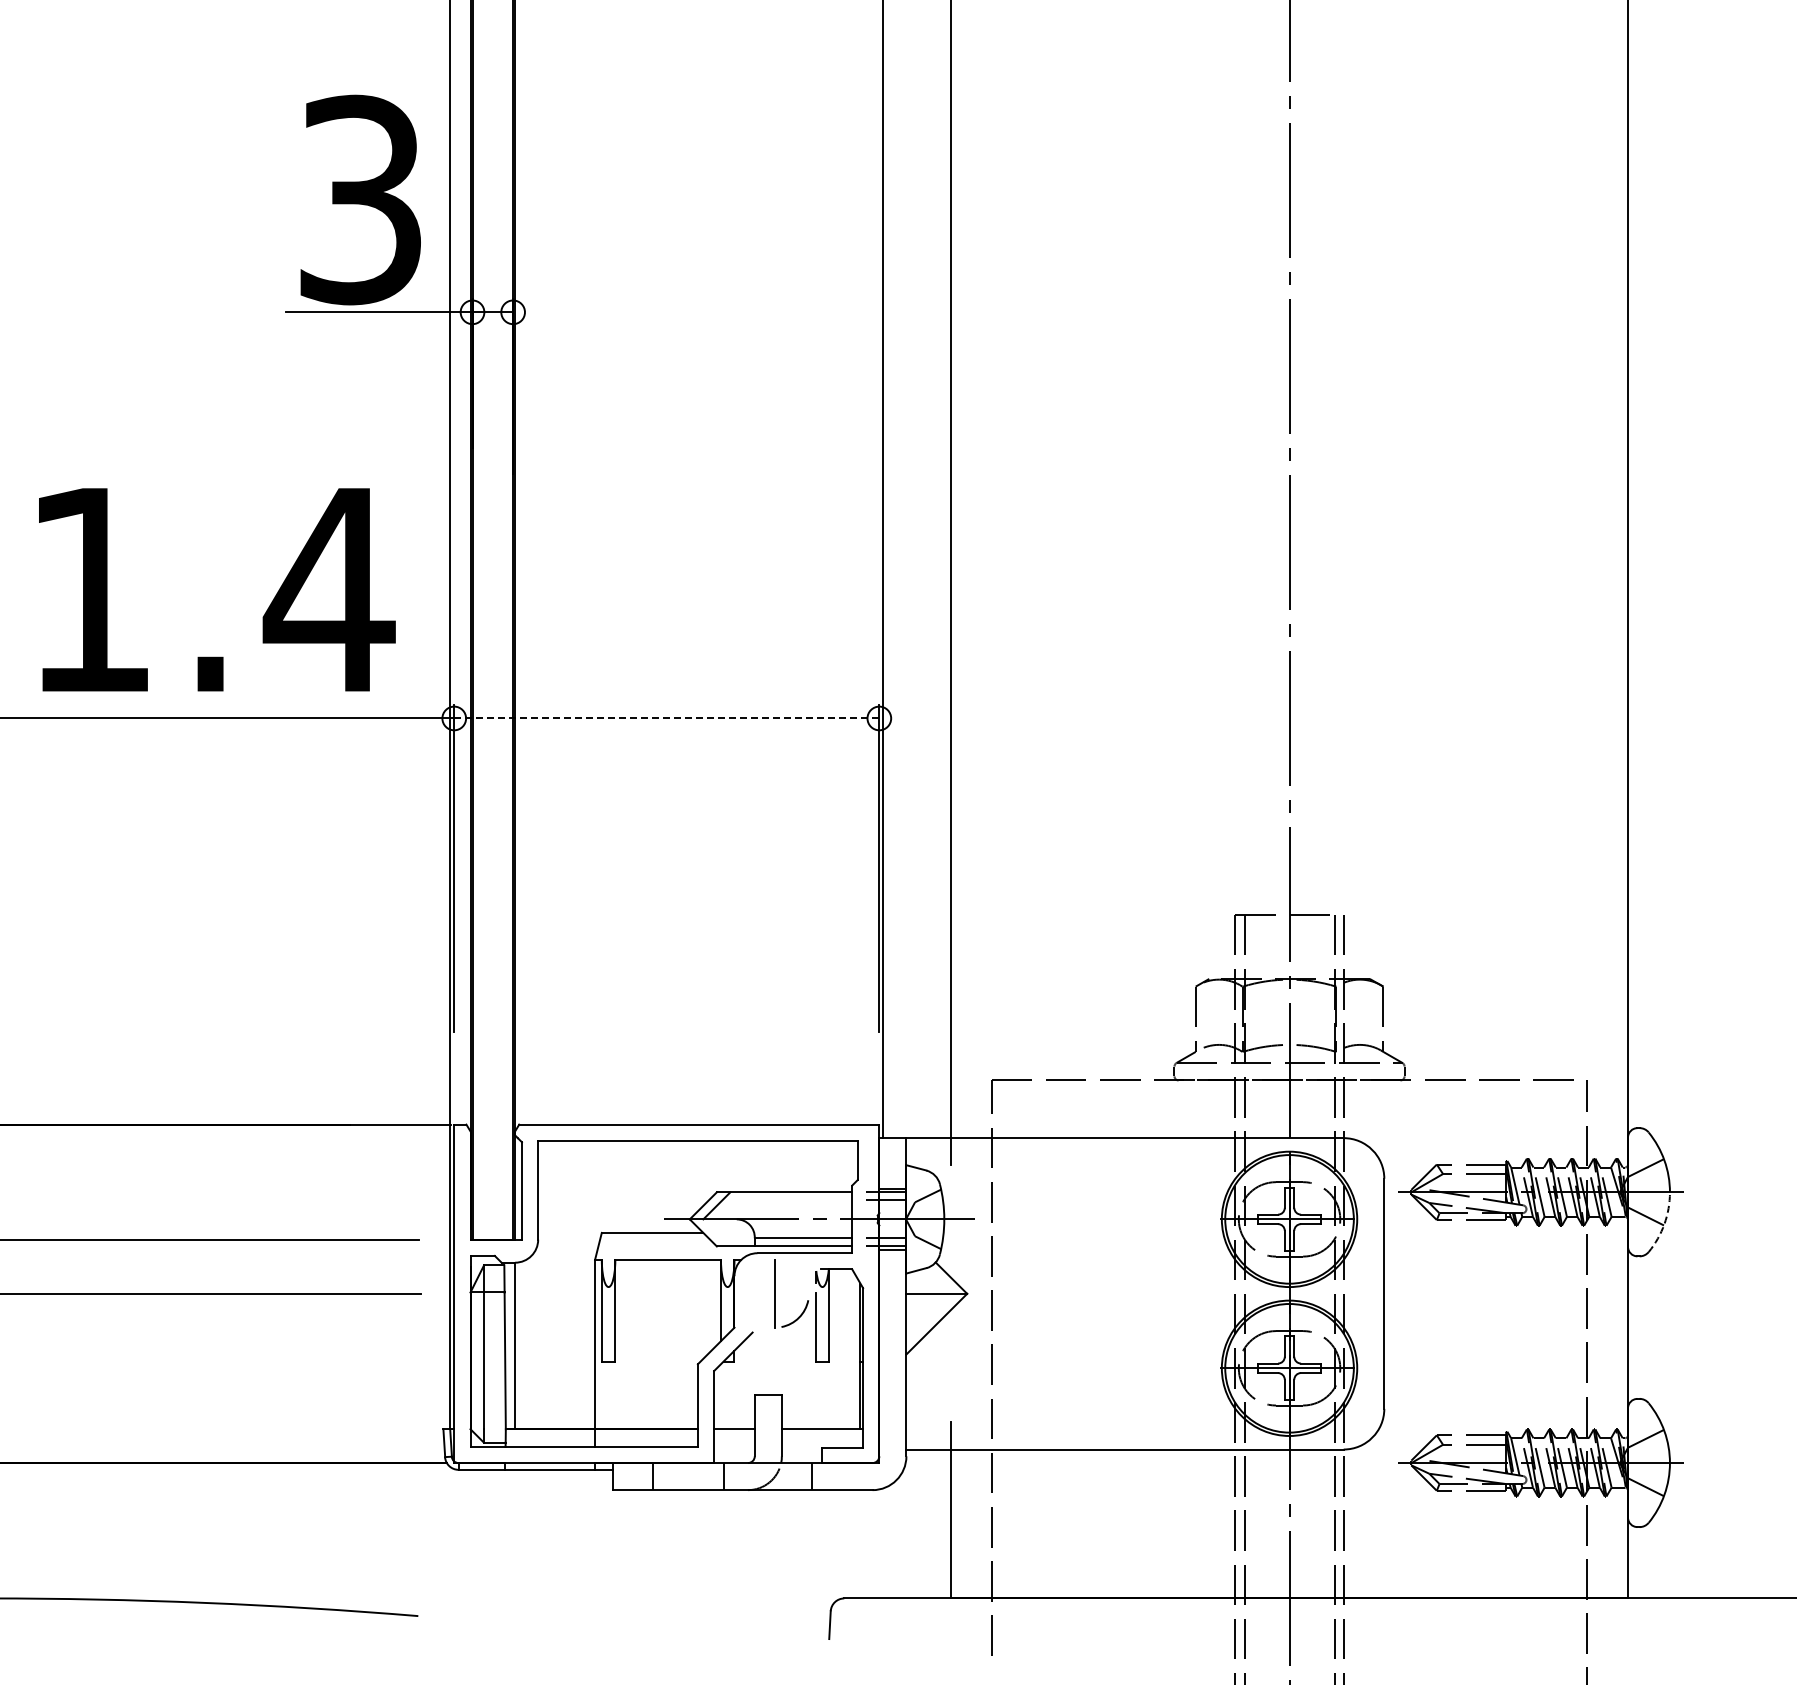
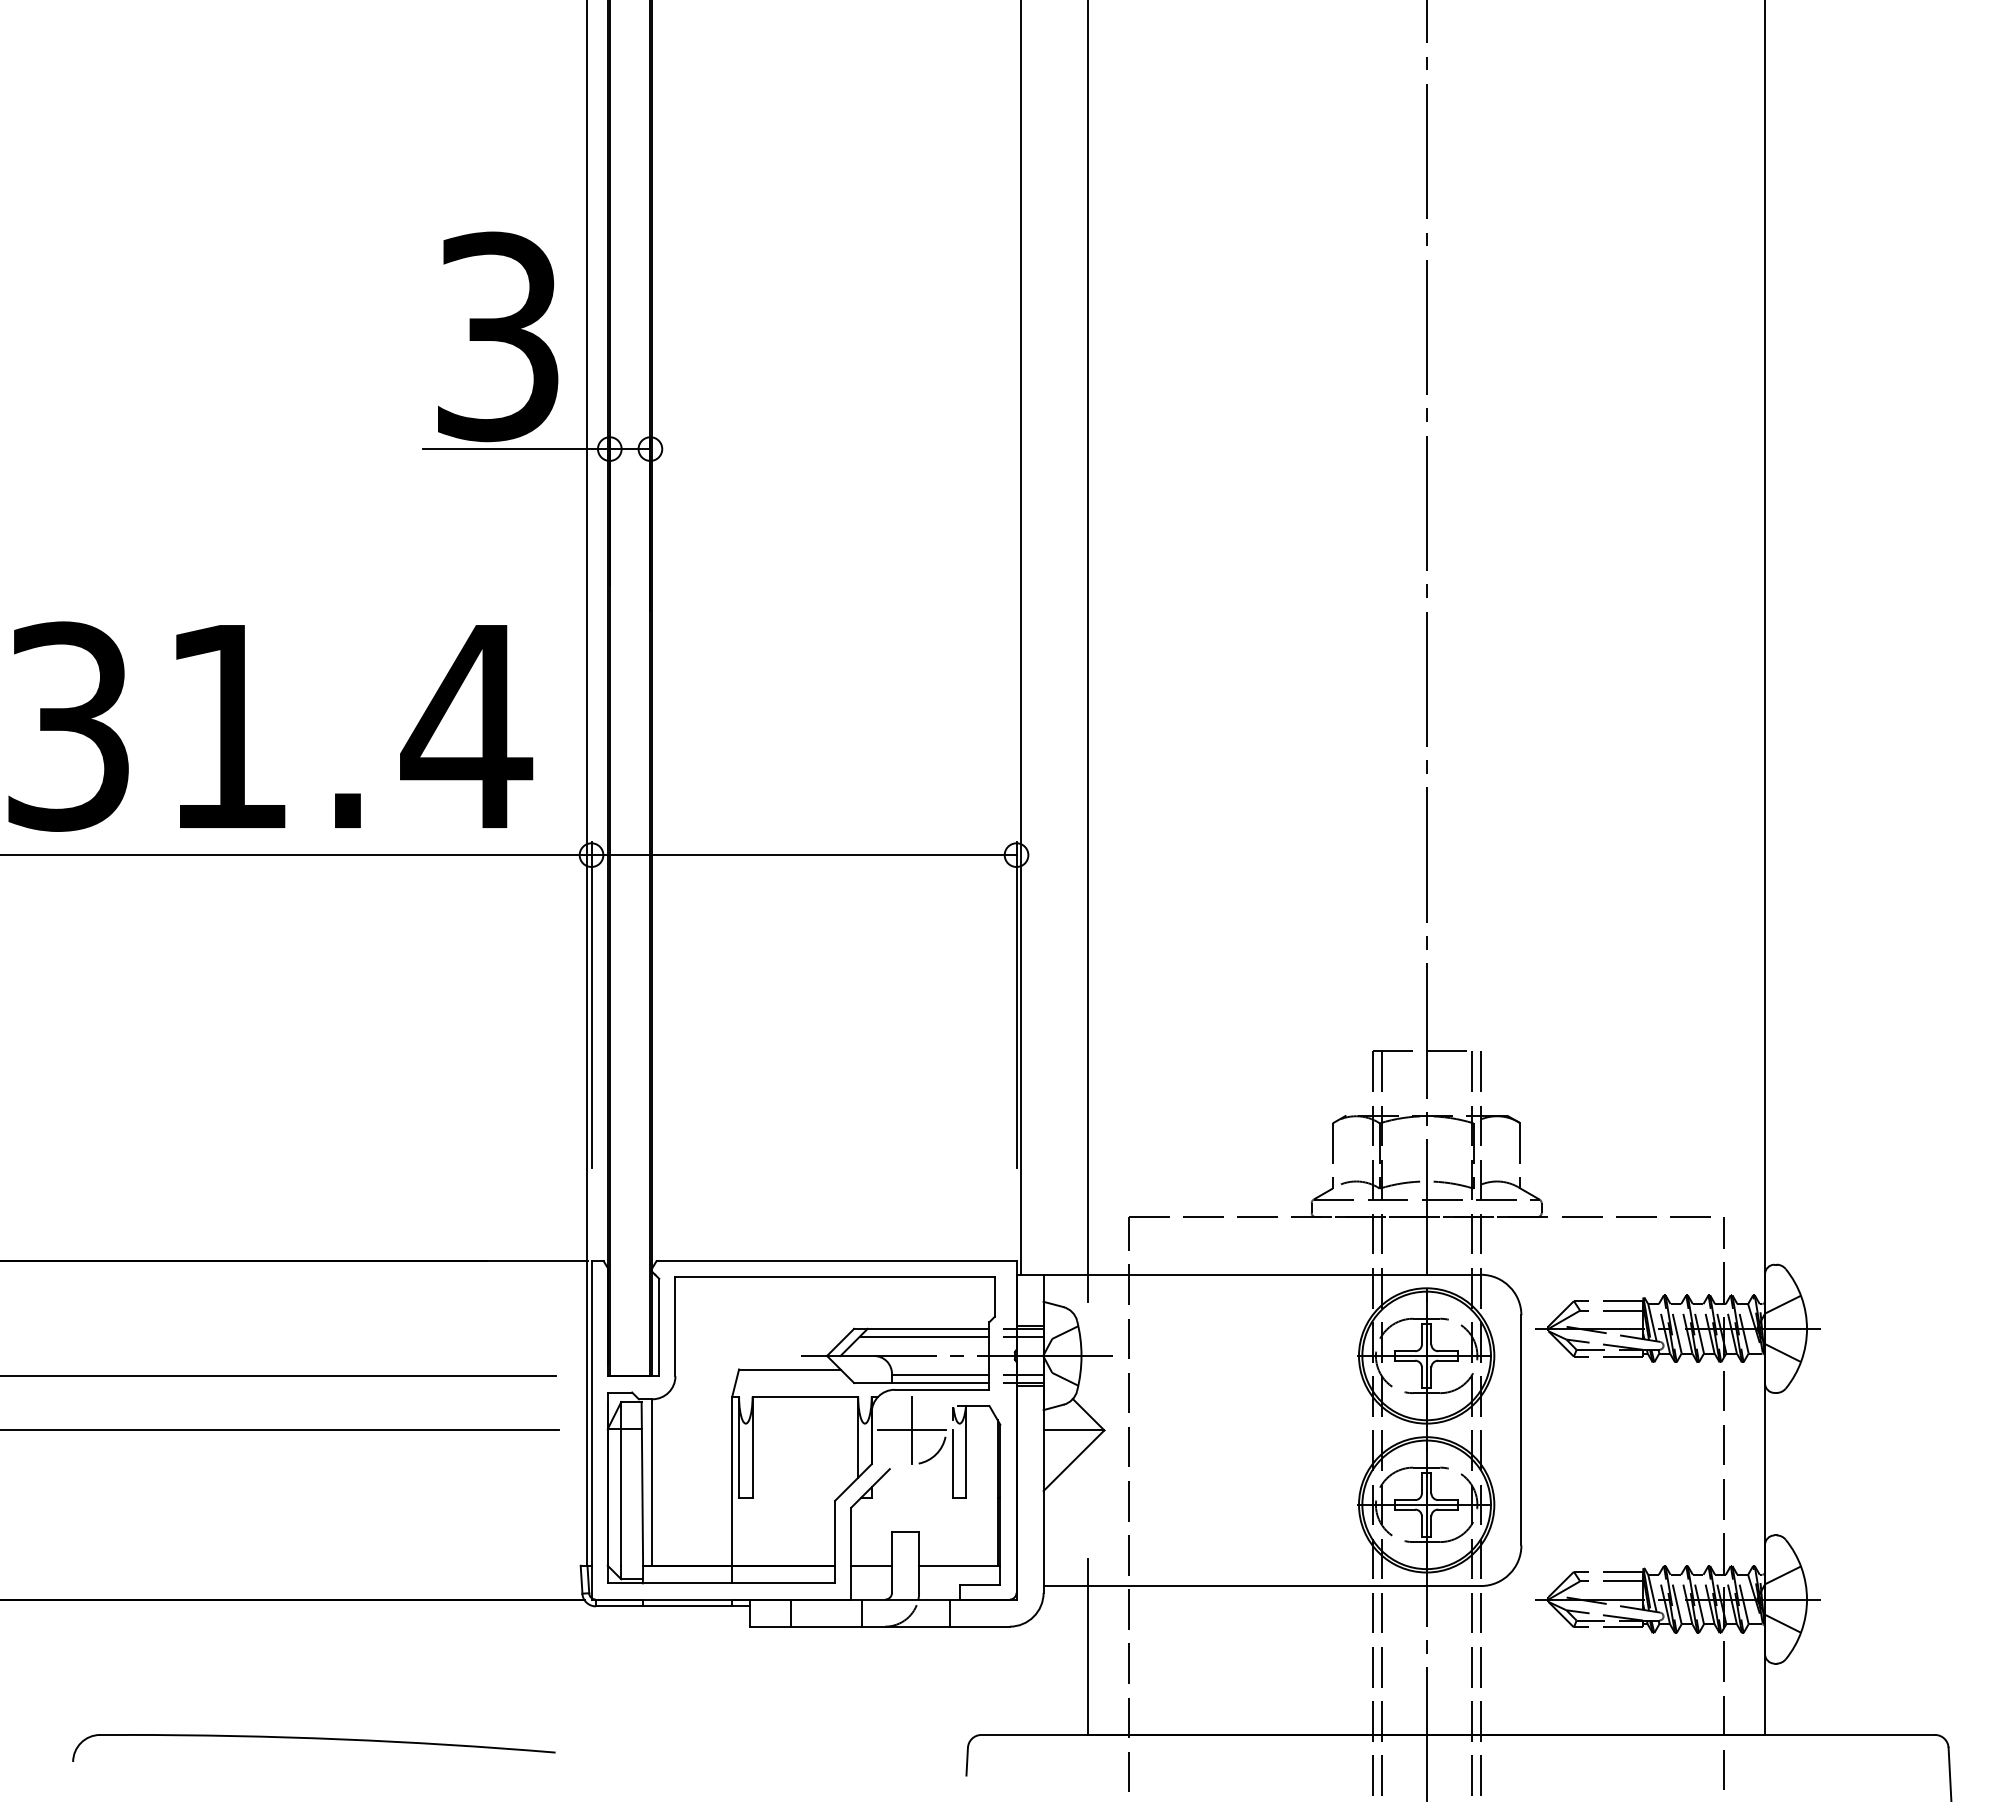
line: (667, 718) -> (804, 855), dashed -> solid
line: (787, 1200) -> (924, 1337), added
arc: (1664, 1223) -> (1801, 1360), dashed -> solid
line: (775, 1293) -> (912, 1430), added

